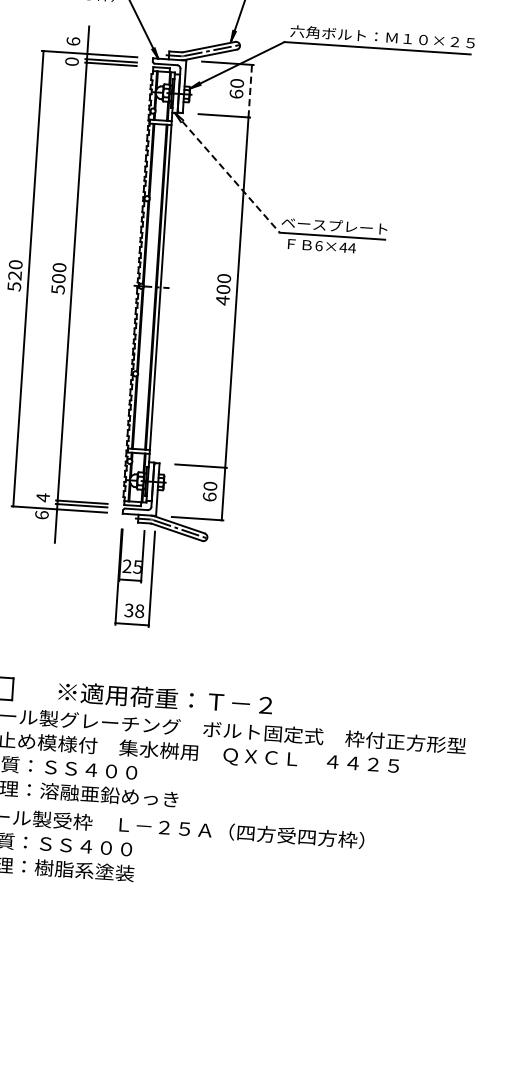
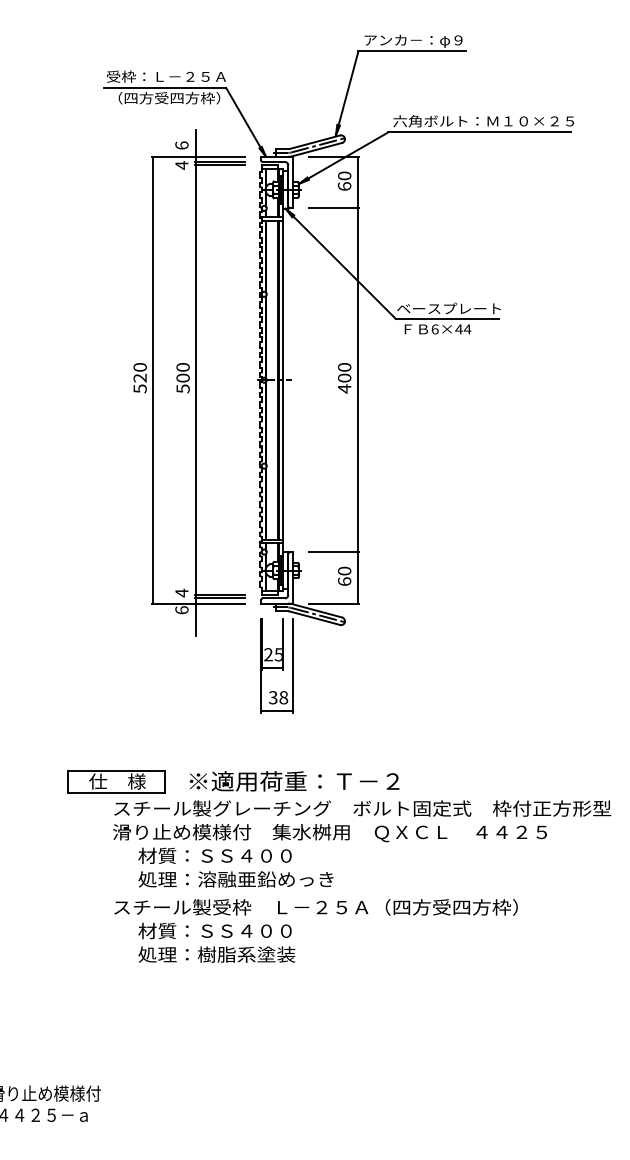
text: (71, 61) -> (181, 165), 0 -> 4
line: (249, 91) -> (357, 182), dashed -> solid
line: (227, 172) -> (340, 263), dashed -> solid
text: (165, 698) -> (294, 781), moved

